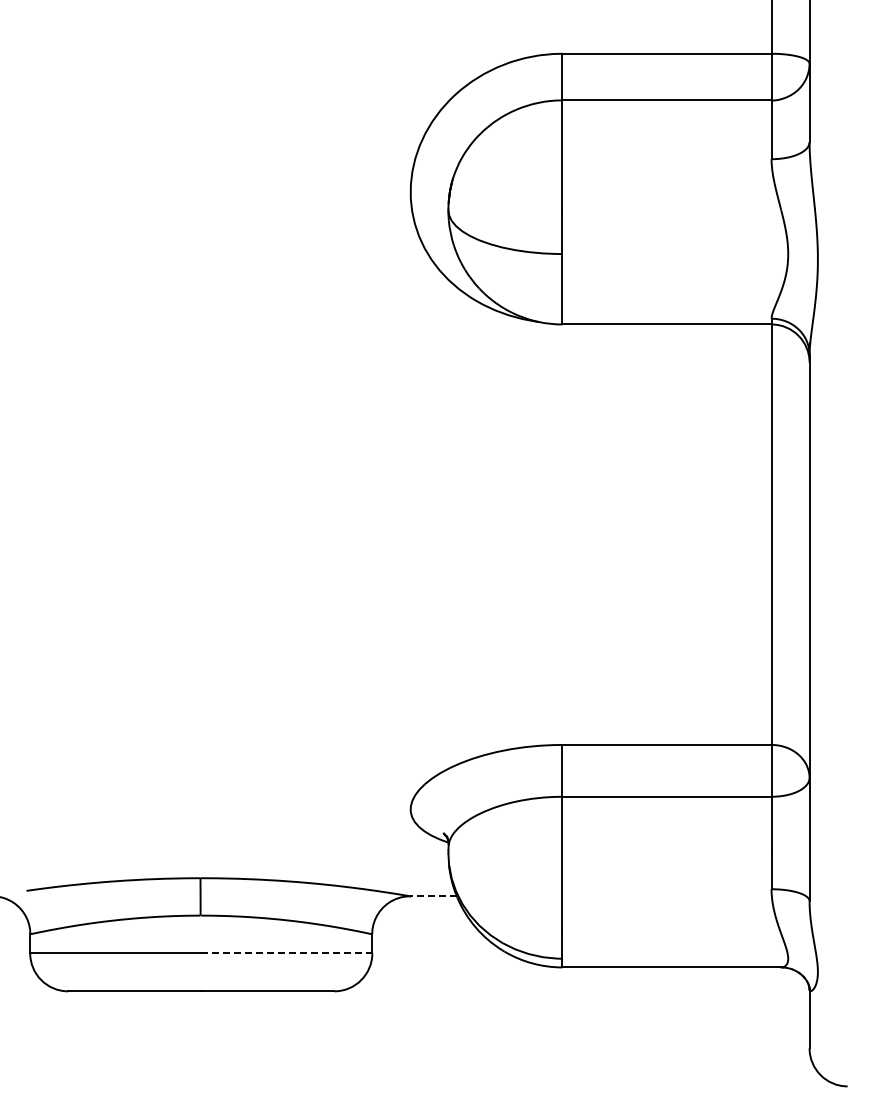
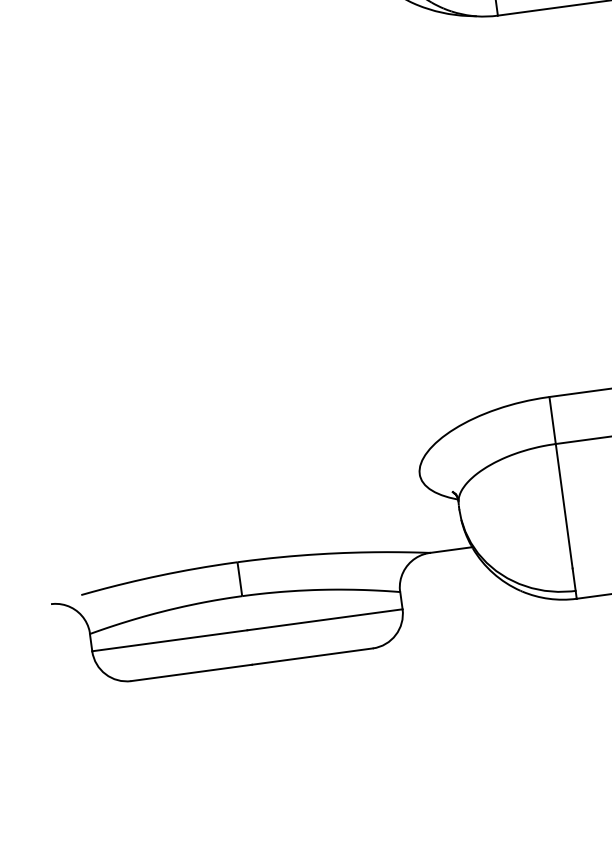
line: (433, 896) -> (451, 550), dashed -> solid
line: (286, 953) -> (324, 619), dashed -> solid

